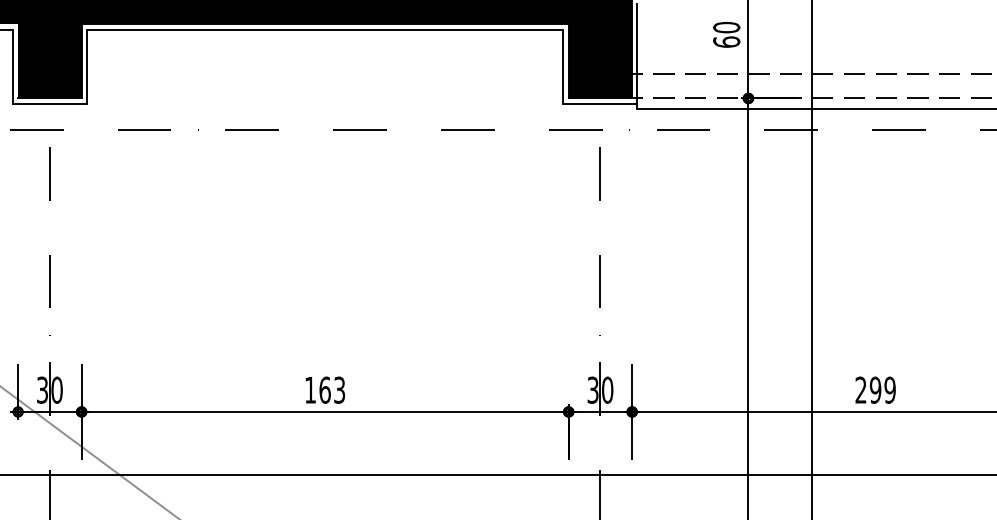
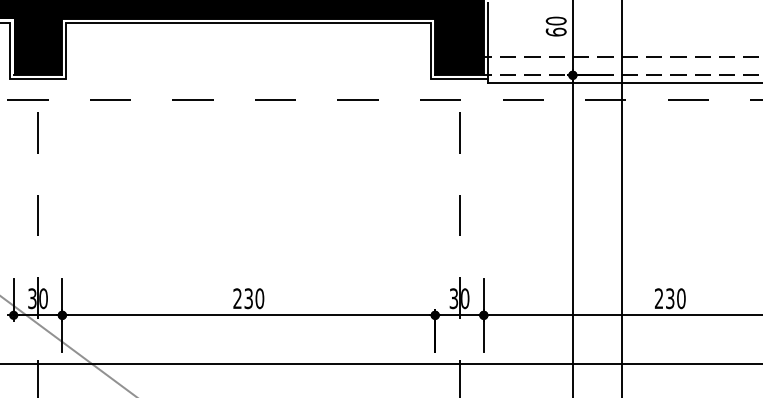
text: (324, 389) -> (248, 298), 163 -> 230
text: (882, 389) -> (675, 298), 299 -> 230

